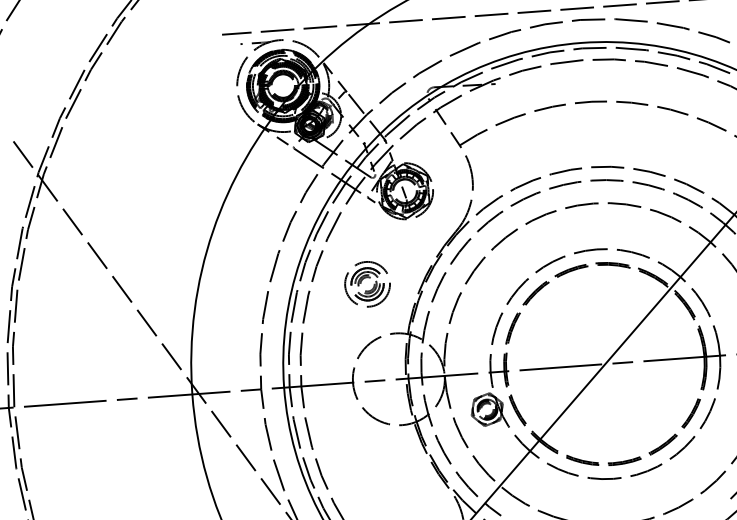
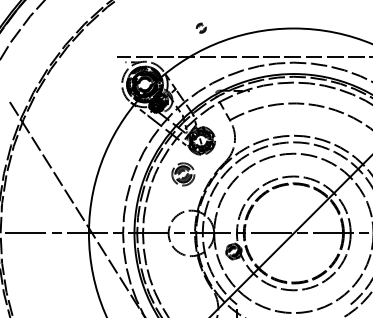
part: (367, 284) -> (183, 174), moved

